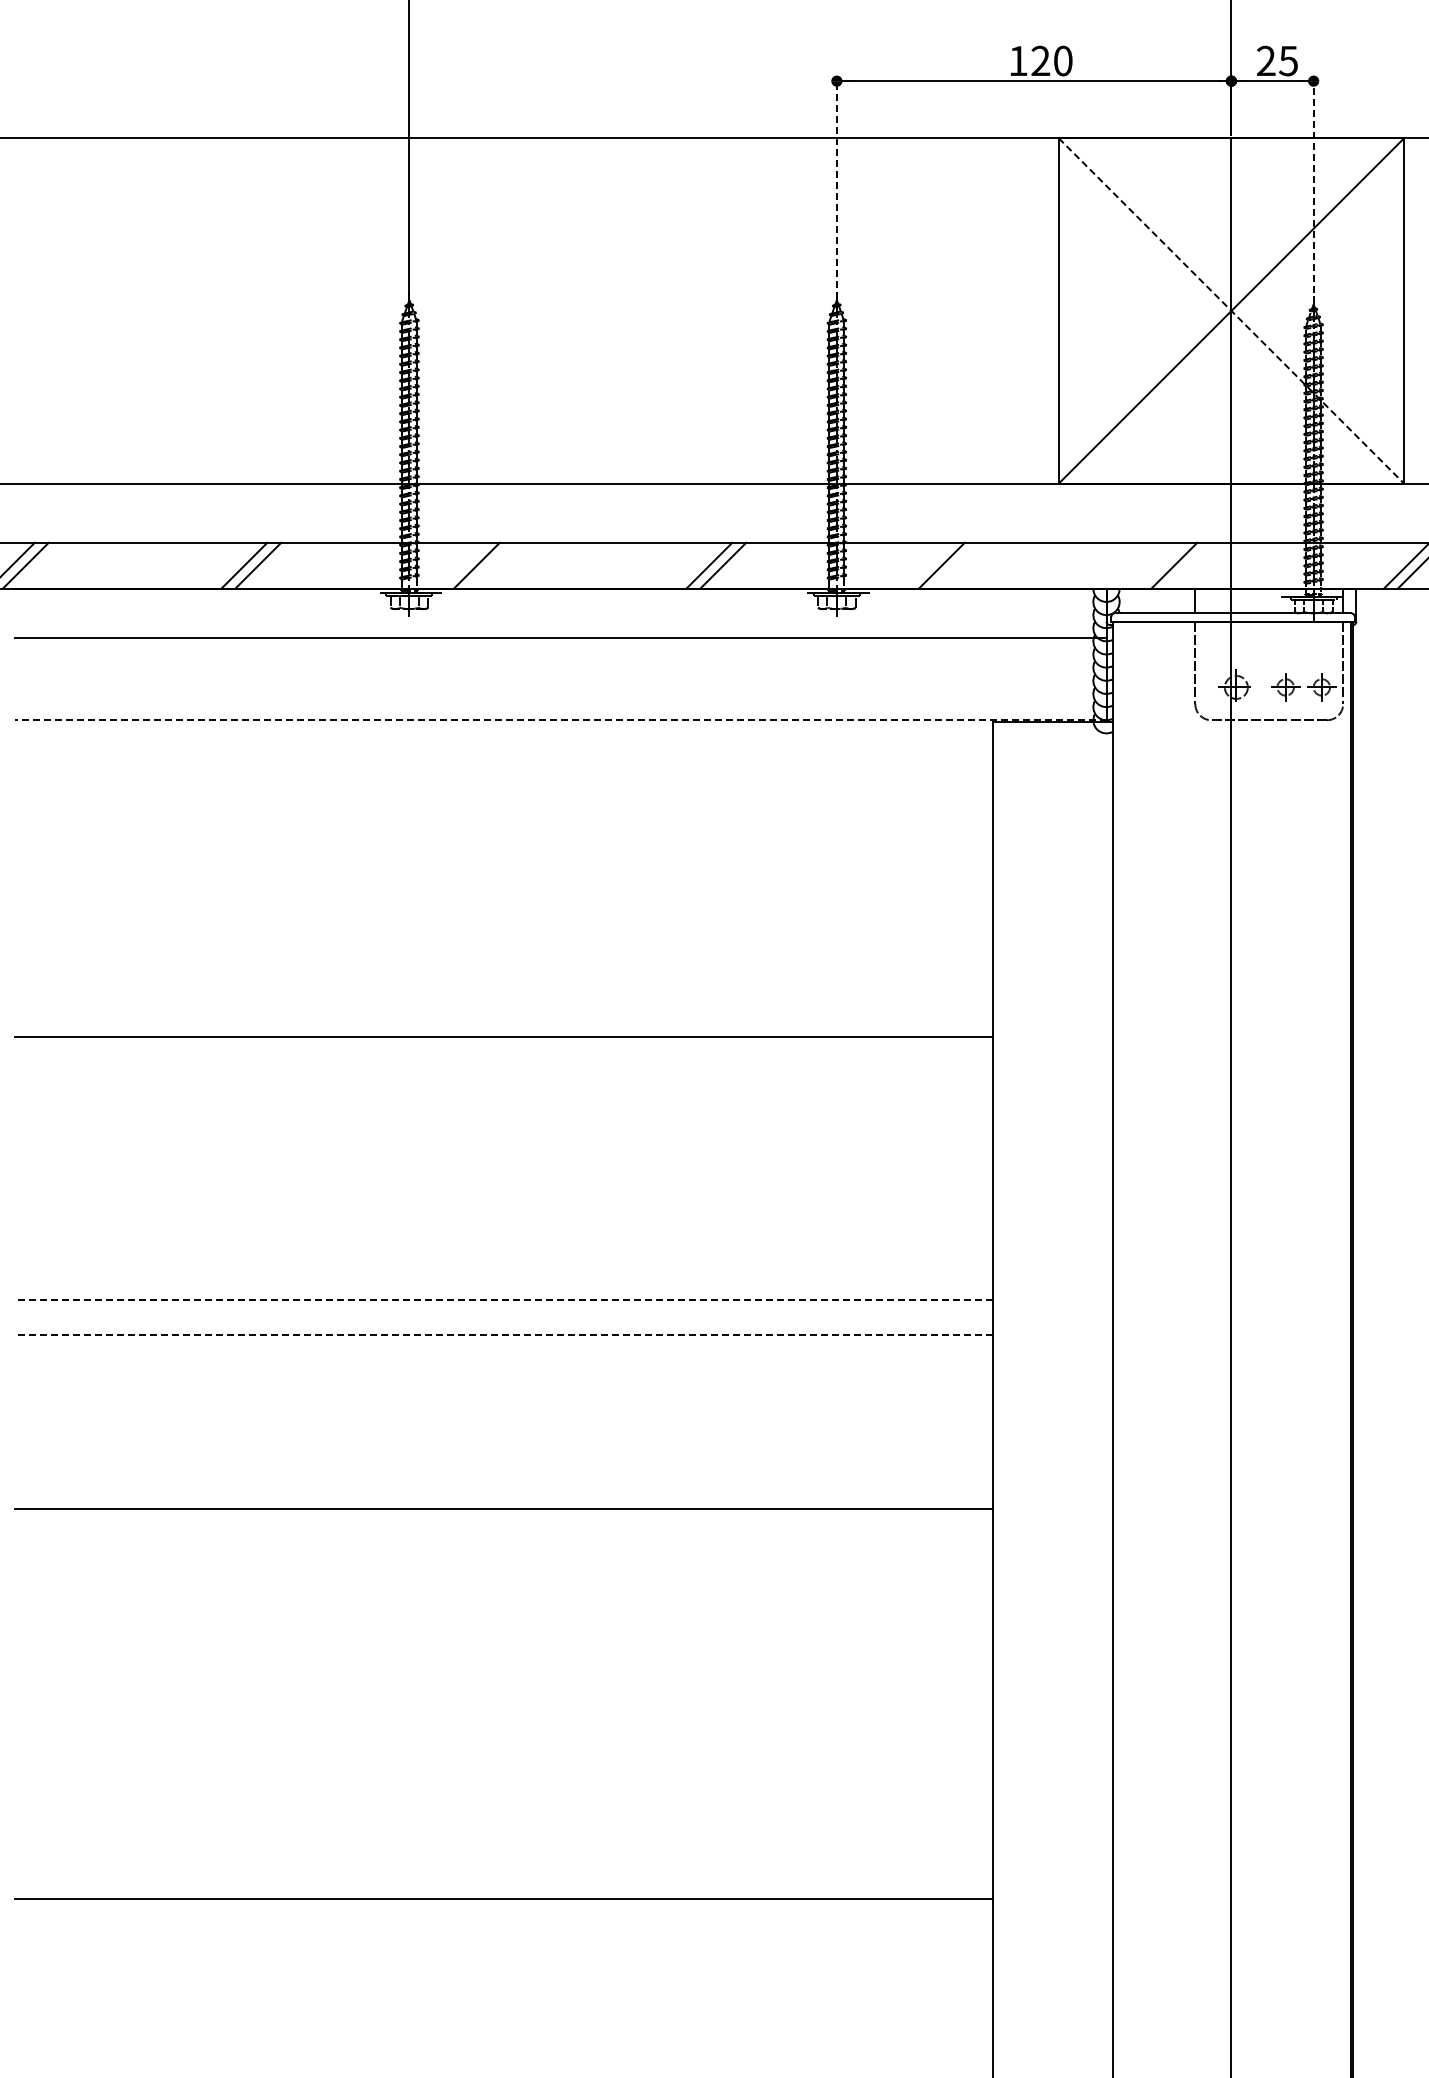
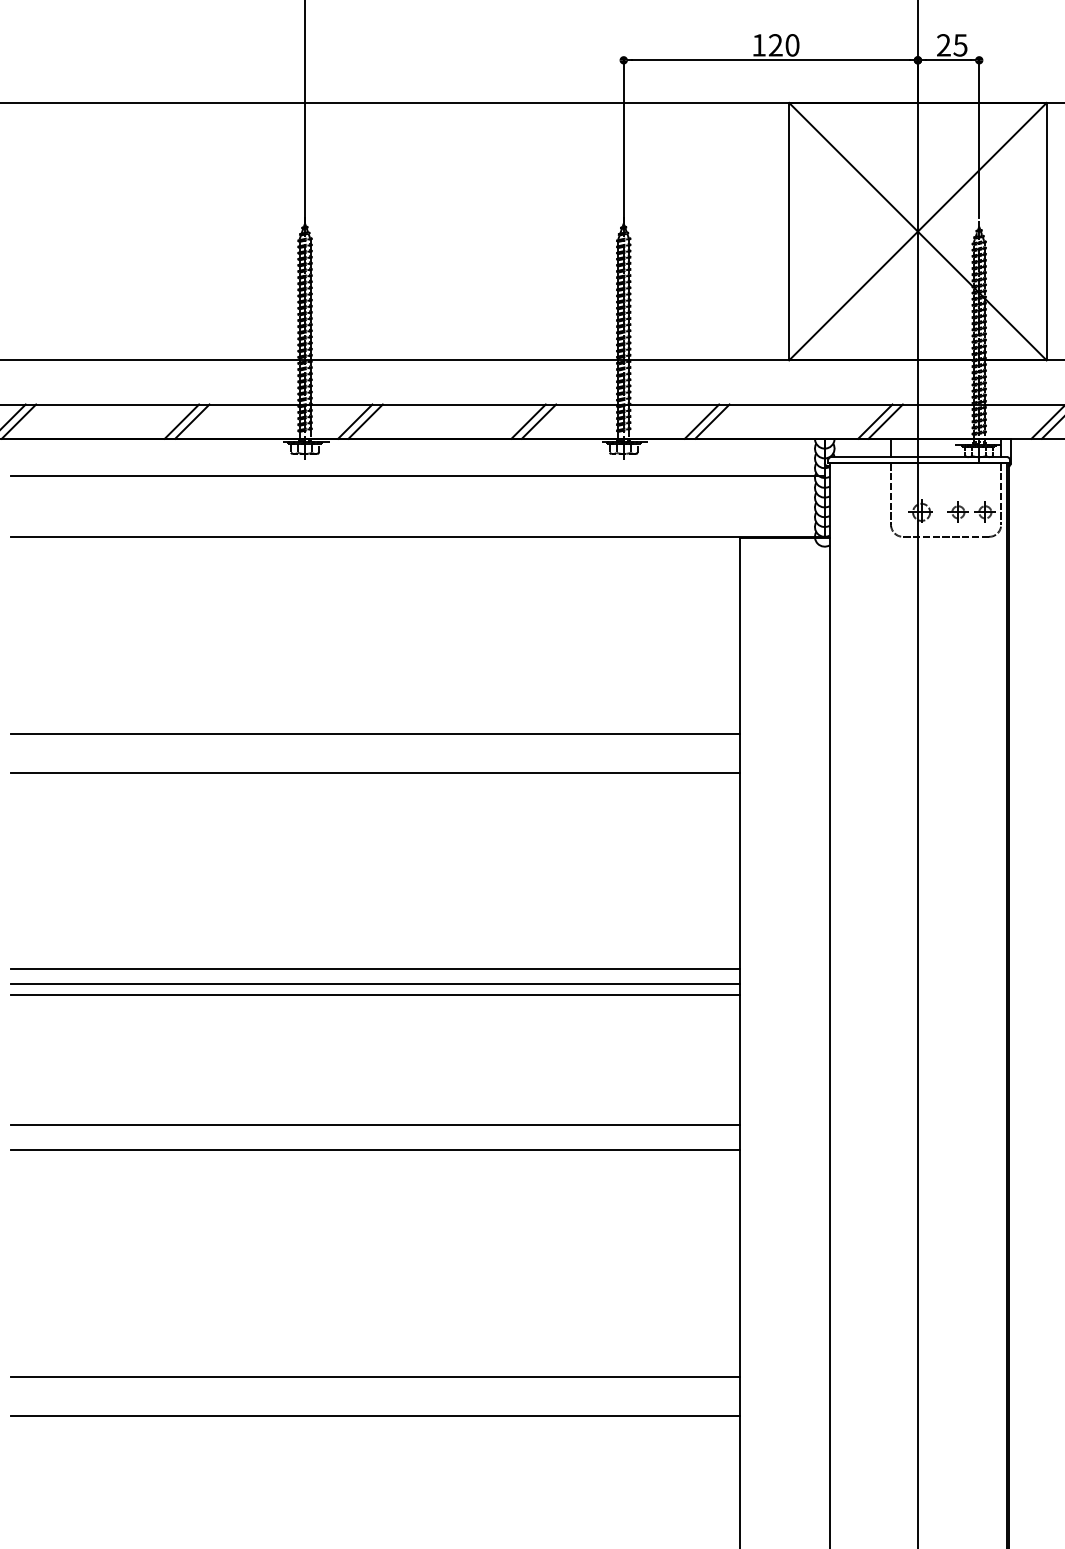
line: (1313, 185) -> (979, 138), dashed -> solid
line: (836, 188) -> (623, 140), dashed -> solid
line: (1231, 311) -> (917, 232), dashed -> solid
line: (490, 565) -> (365, 421), added
line: (955, 565) -> (712, 421), added
line: (1188, 565) -> (885, 421), added
line: (560, 720) -> (417, 537), dashed -> solid
line: (503, 984) -> (375, 733), added
line: (503, 1300) -> (375, 969), dashed -> solid
line: (503, 1319) -> (375, 983), added
line: (503, 1334) -> (375, 994), dashed -> solid
line: (503, 1542) -> (375, 1149), added
line: (503, 1846) -> (375, 1376), added

